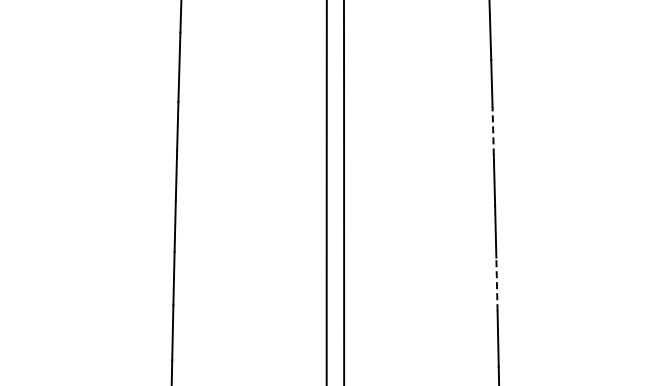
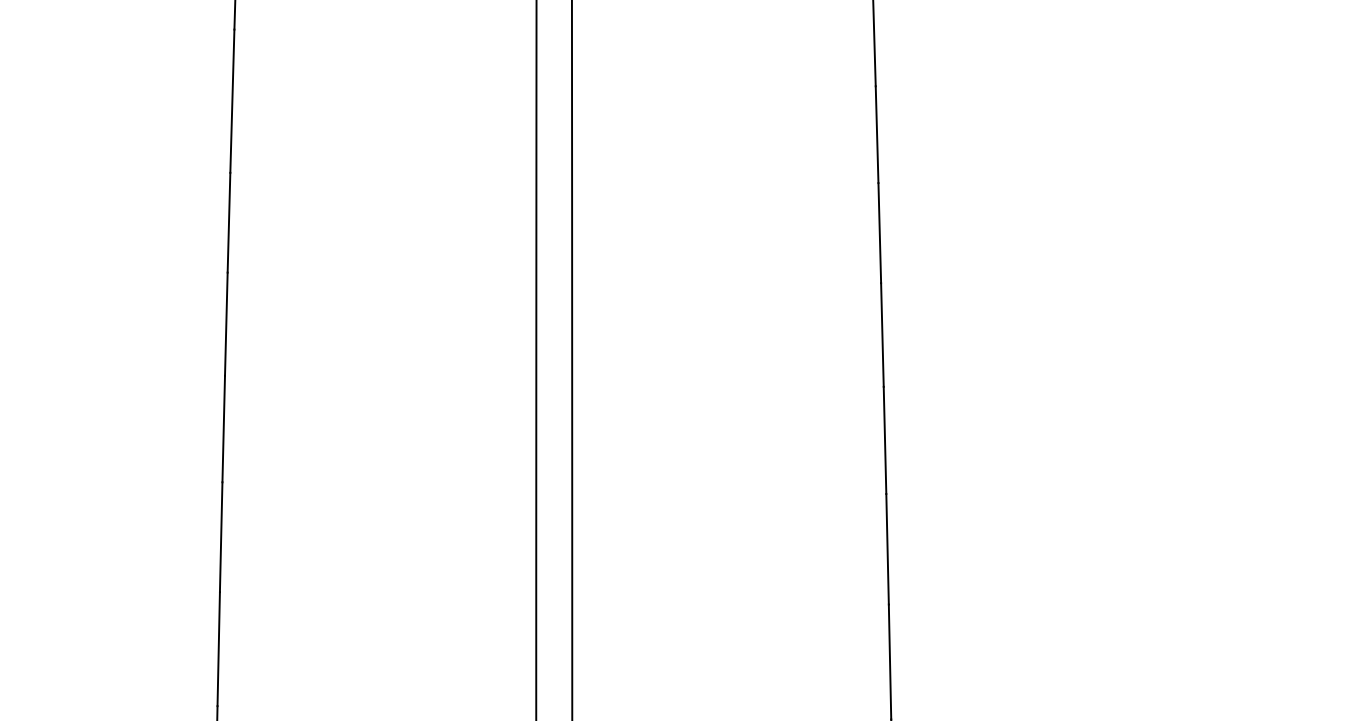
line: (493, 130) -> (880, 231), dashed -> solid
line: (496, 284) -> (886, 549), dashed -> solid

